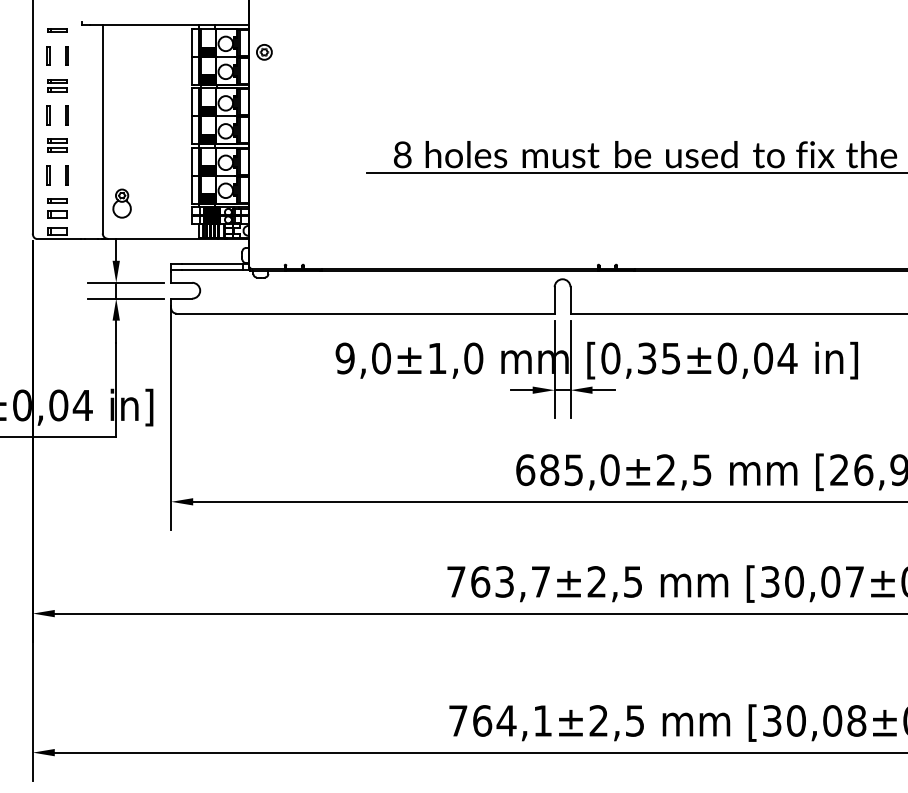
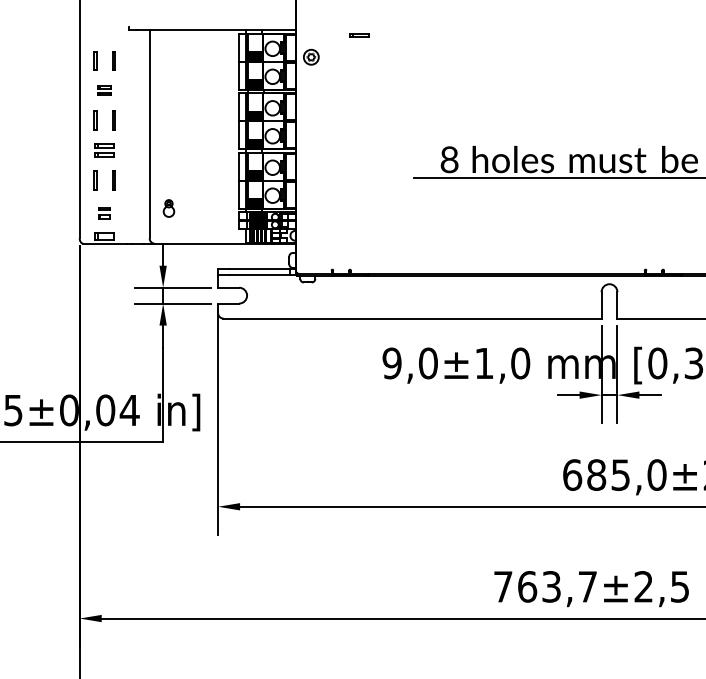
line: (57, 29) -> (359, 34), moved
part: (57, 85) -> (104, 90), size x0.7
part: (121, 203) -> (168, 208), size x0.6
part: (57, 208) -> (104, 213), size x0.6

